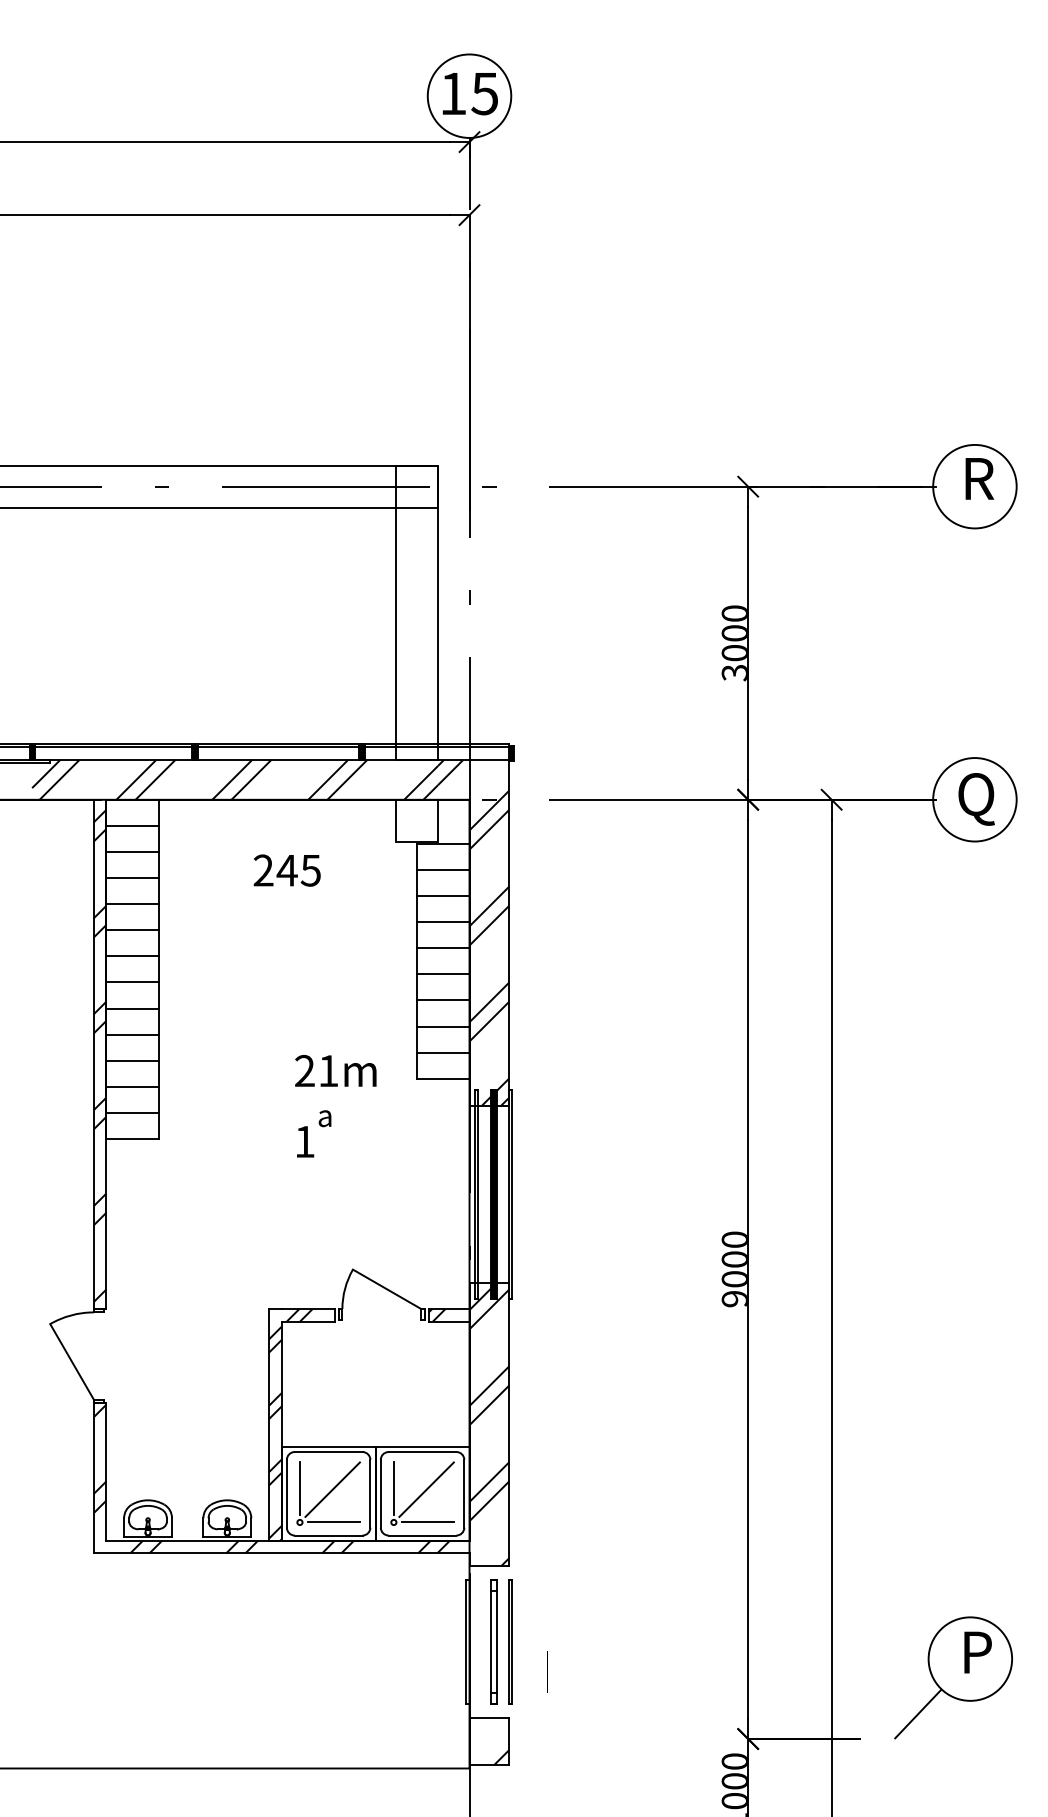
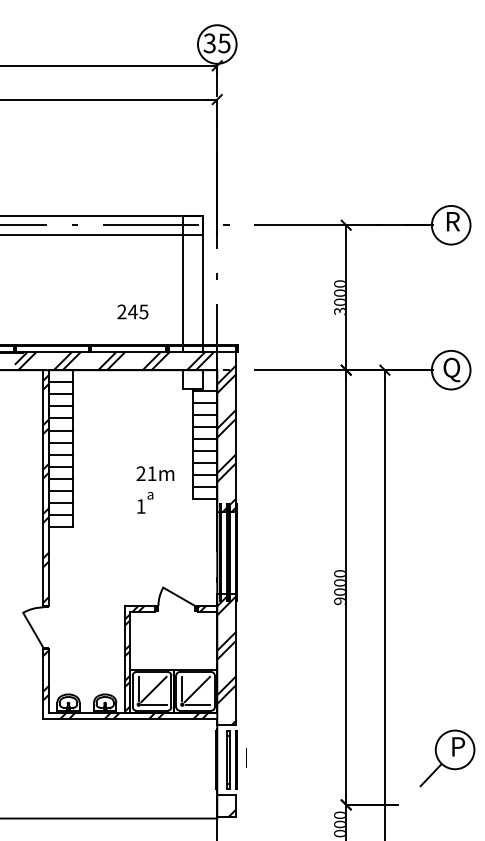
text: (452, 93) -> (209, 43), 15 -> 35
text: (286, 869) -> (132, 311), moved
text: (336, 1105) -> (155, 489), moved
line: (547, 1671) -> (246, 757), moved
part: (953, 1677) -> (447, 758), moved

